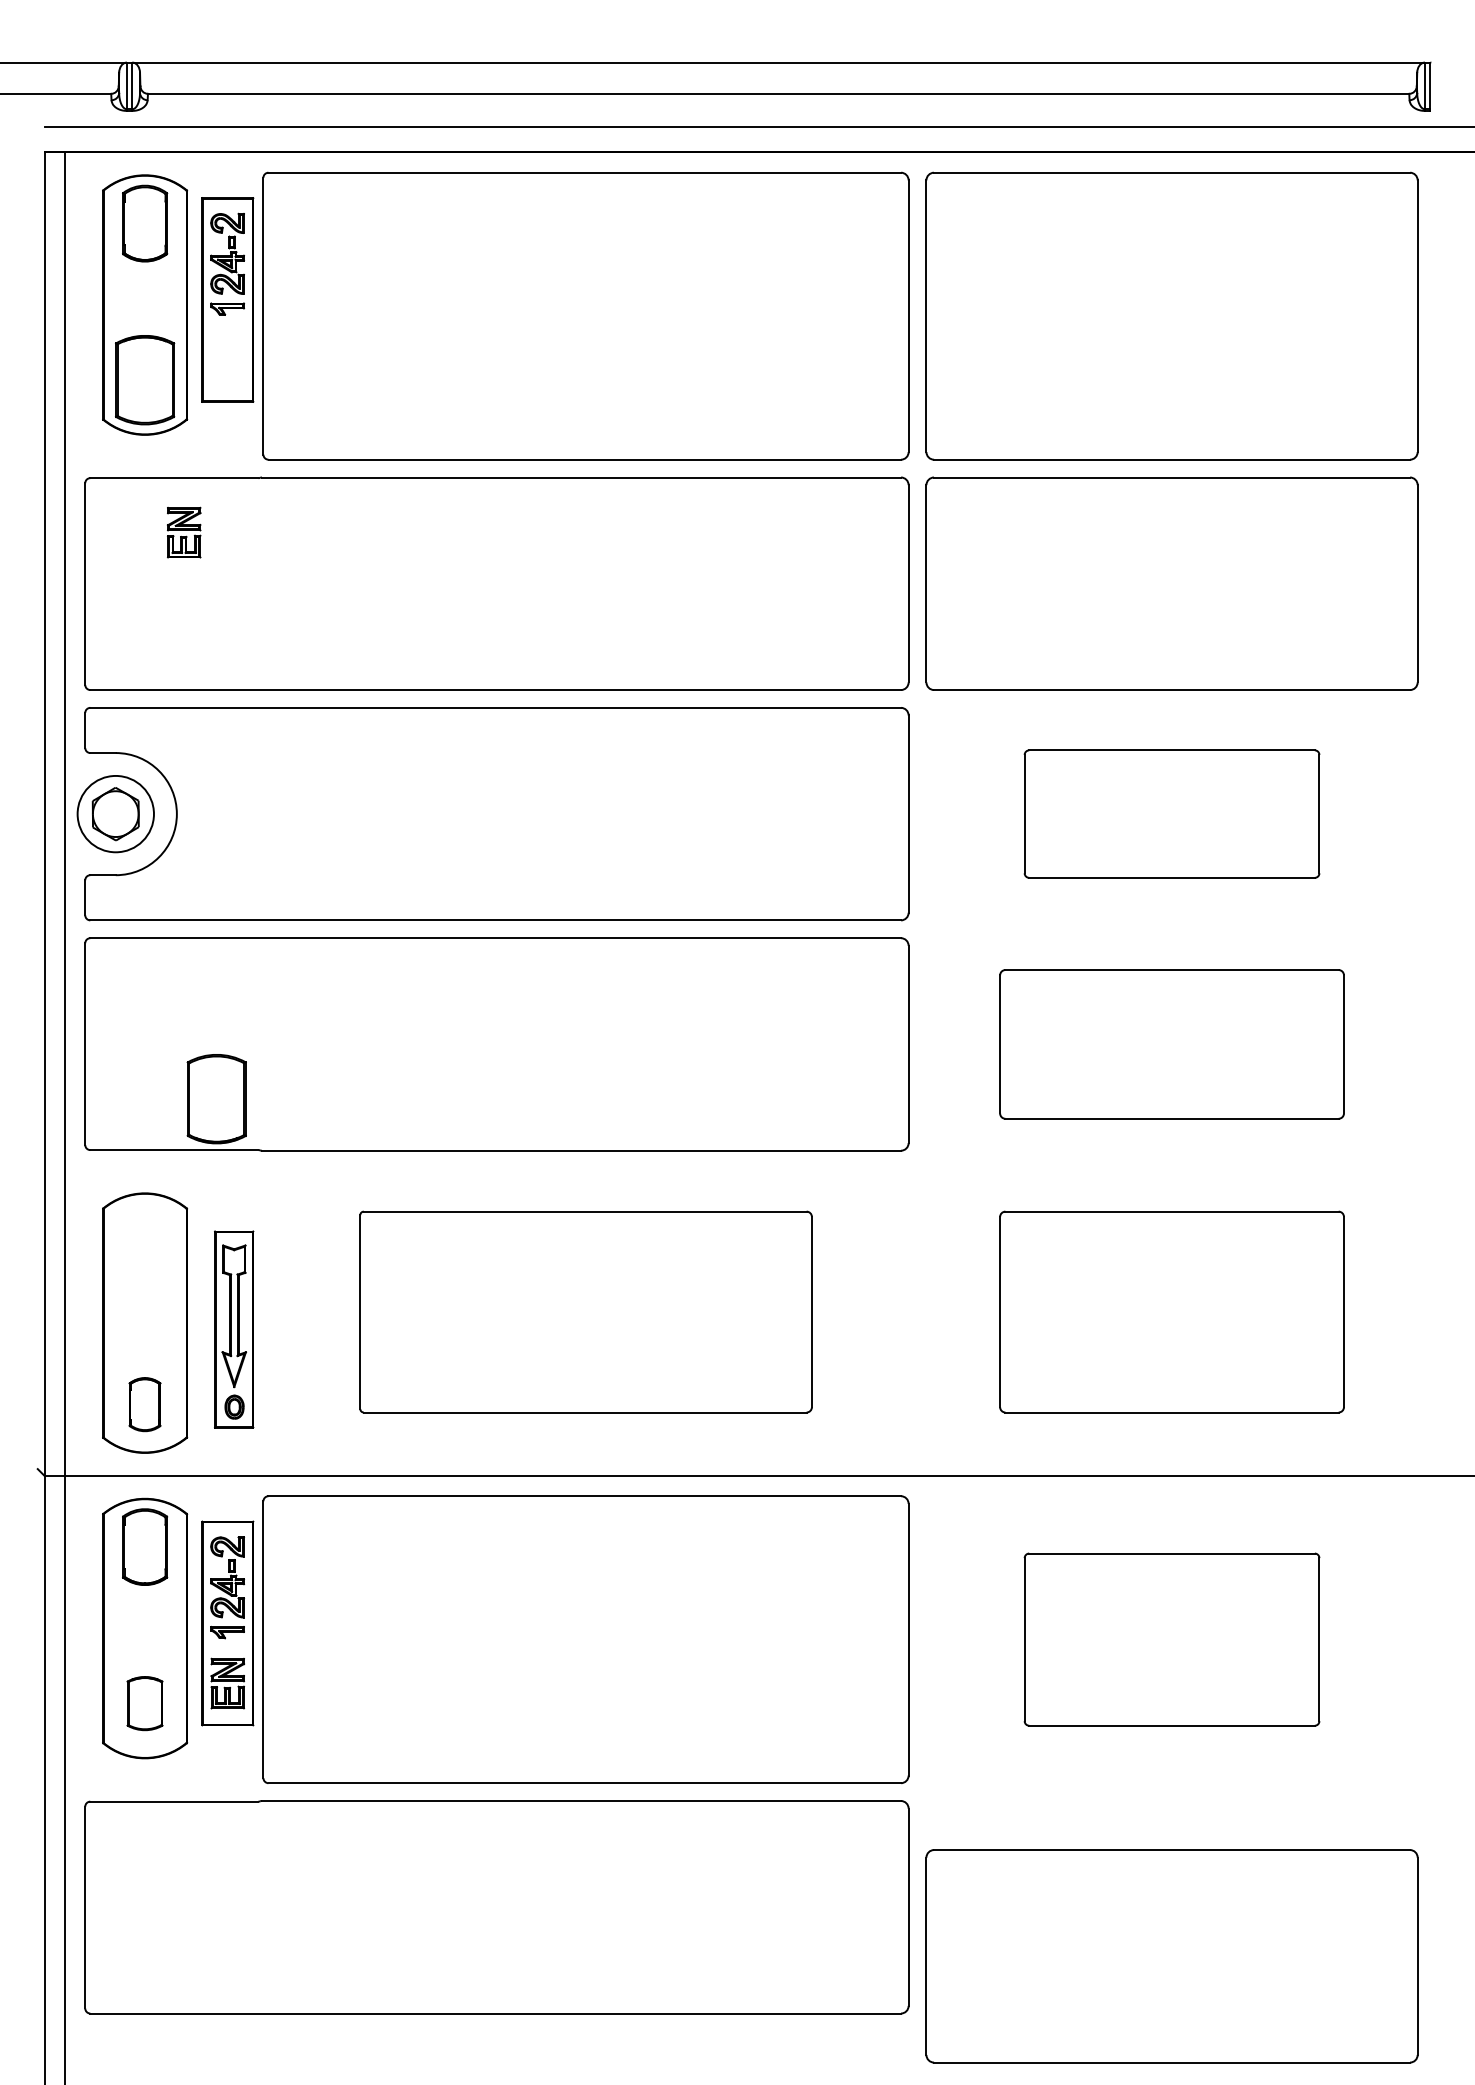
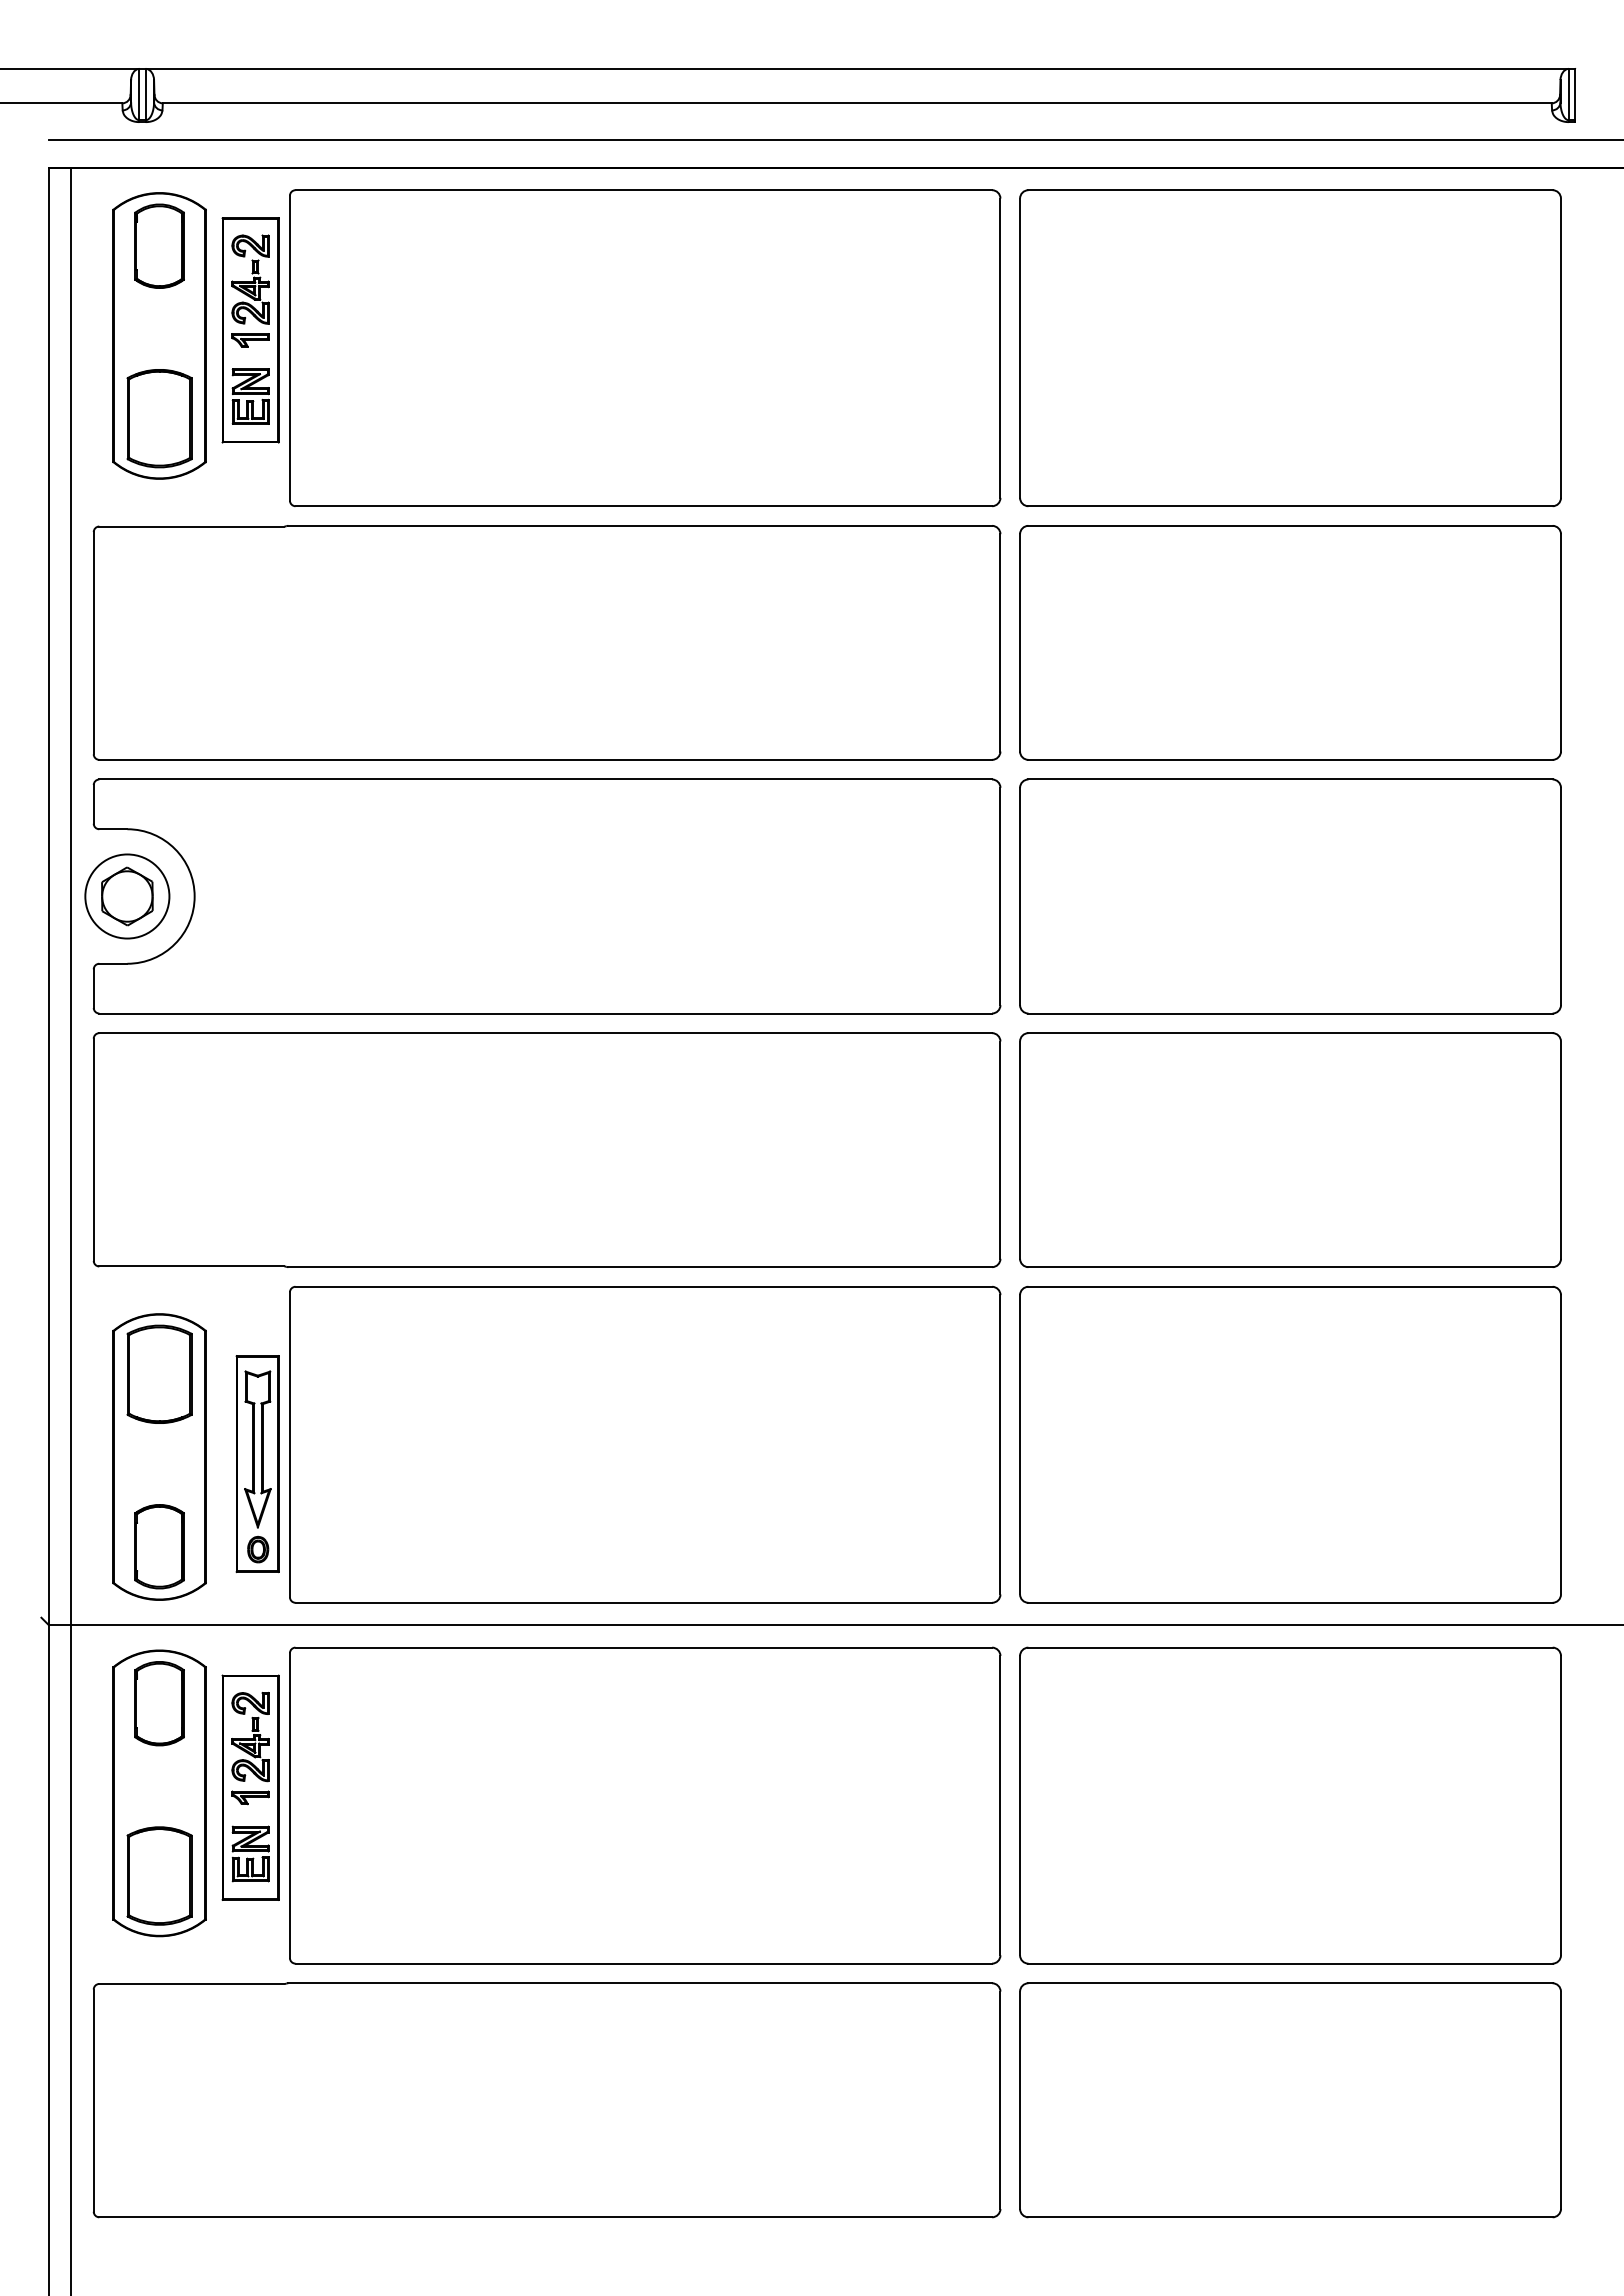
part: (184, 532) -> (250, 396), moved
part: (1172, 814) -> (1290, 896), size x1.67
part: (1172, 1043) -> (1290, 1149), size x1.43
part: (216, 1098) -> (159, 1373), moved
part: (586, 1311) -> (645, 1444), size x1.43
part: (1172, 1311) -> (1290, 1444), size x1.43
part: (144, 1404) -> (159, 1546), size x1.43
part: (1172, 1639) -> (1290, 1805), size x1.67
part: (144, 1703) -> (159, 1875), size x1.67
part: (1172, 1956) -> (1290, 2100), moved

